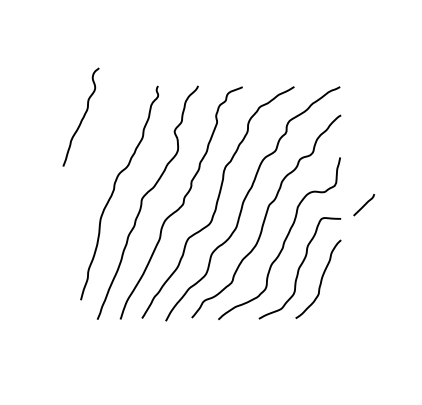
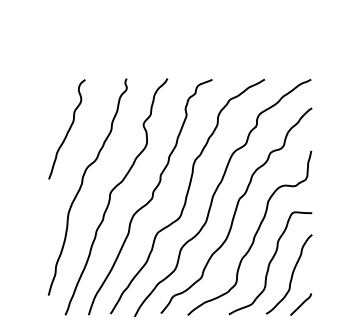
curve: (82, 117) -> (68, 129), moved
line: (363, 205) -> (300, 304), moved

